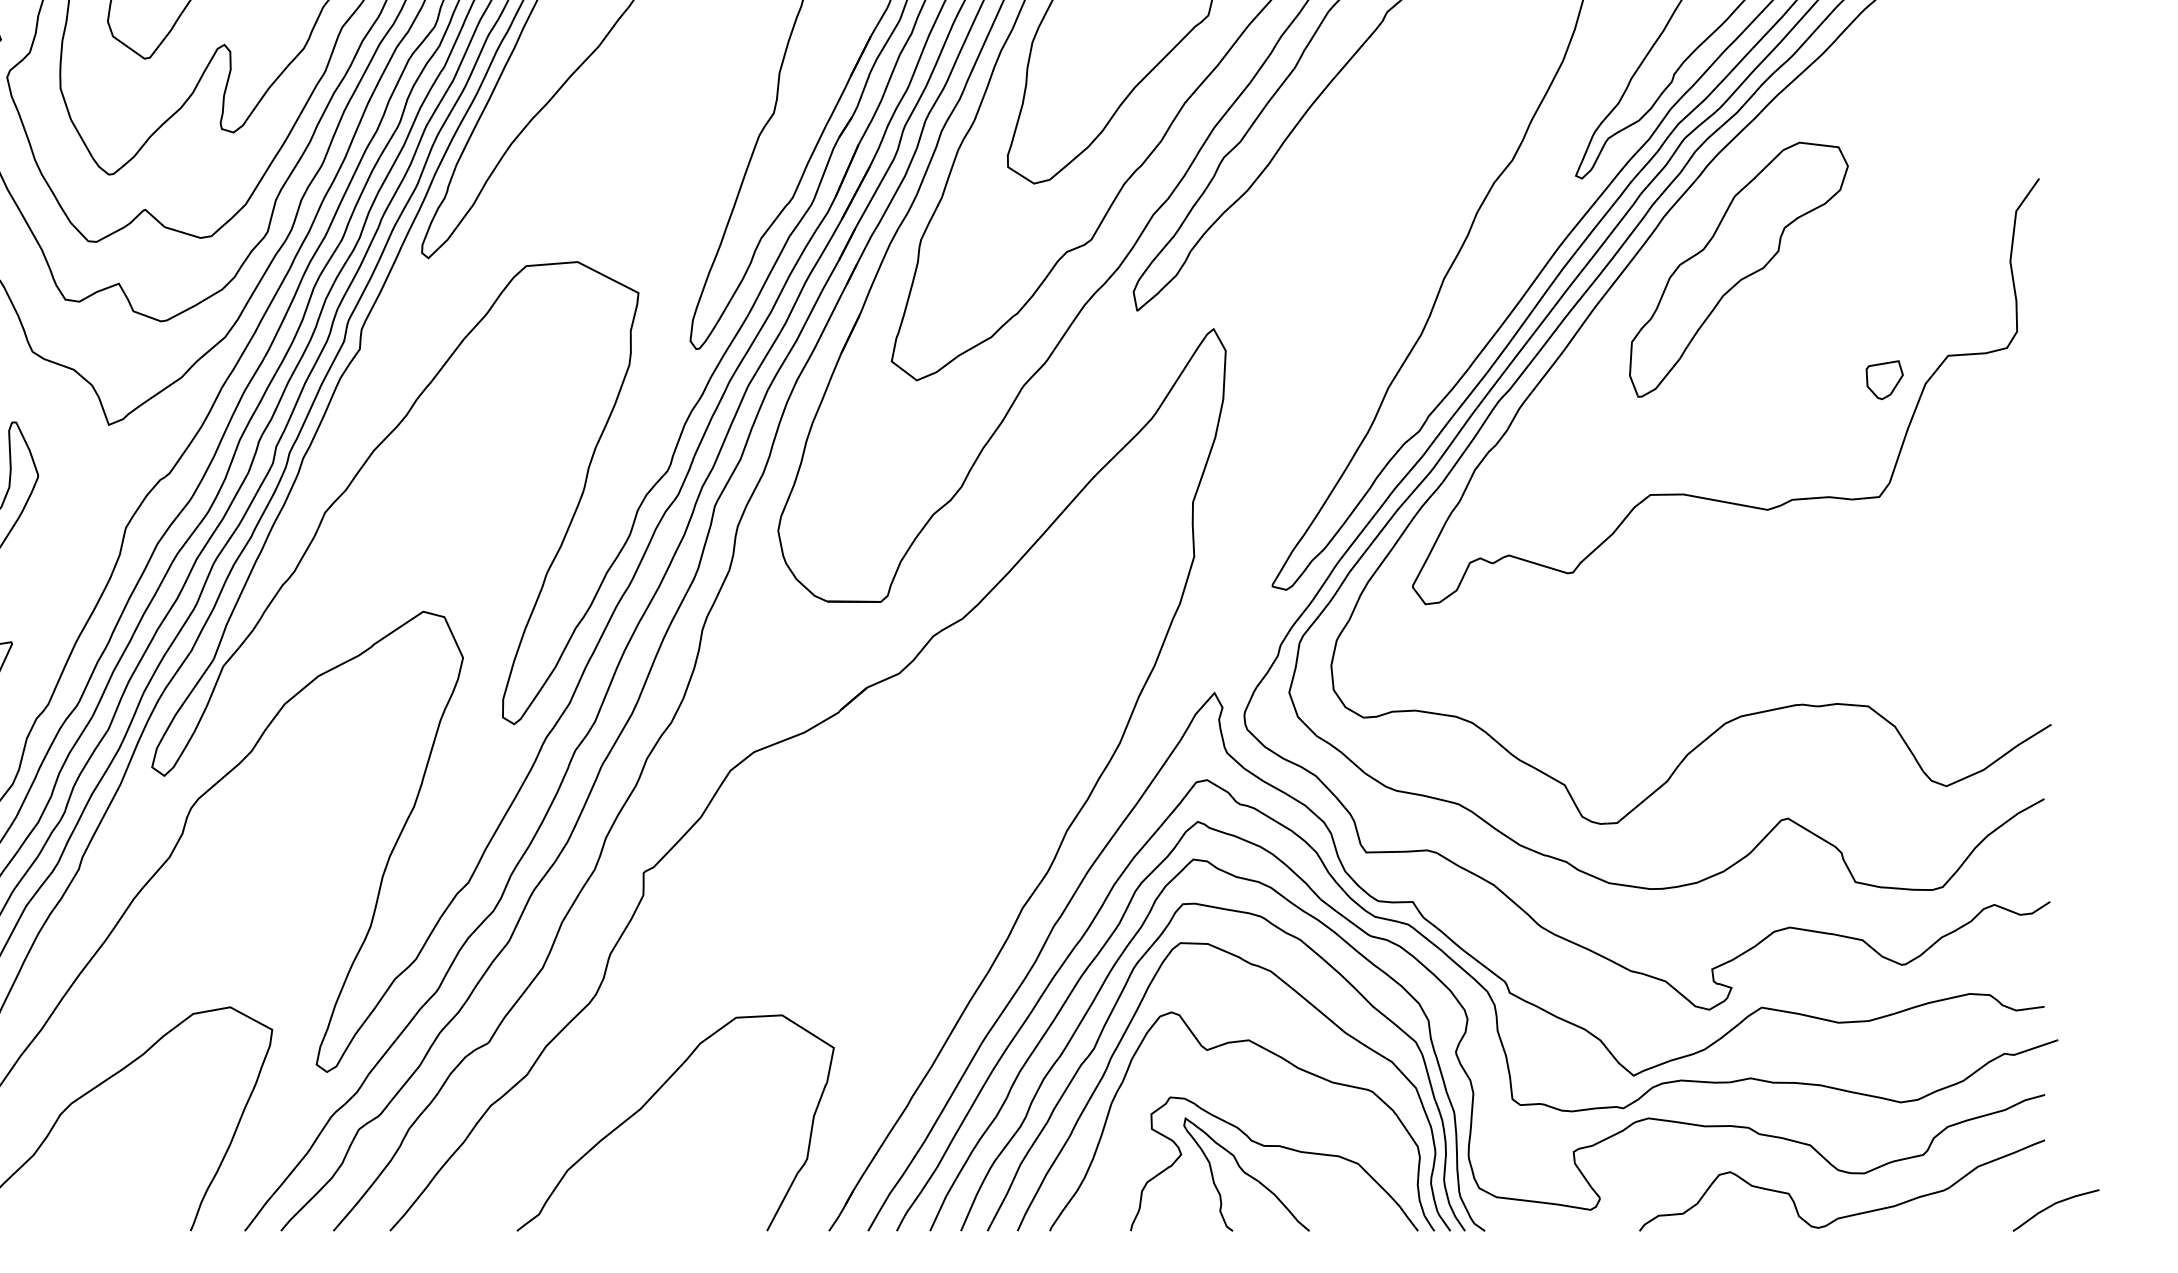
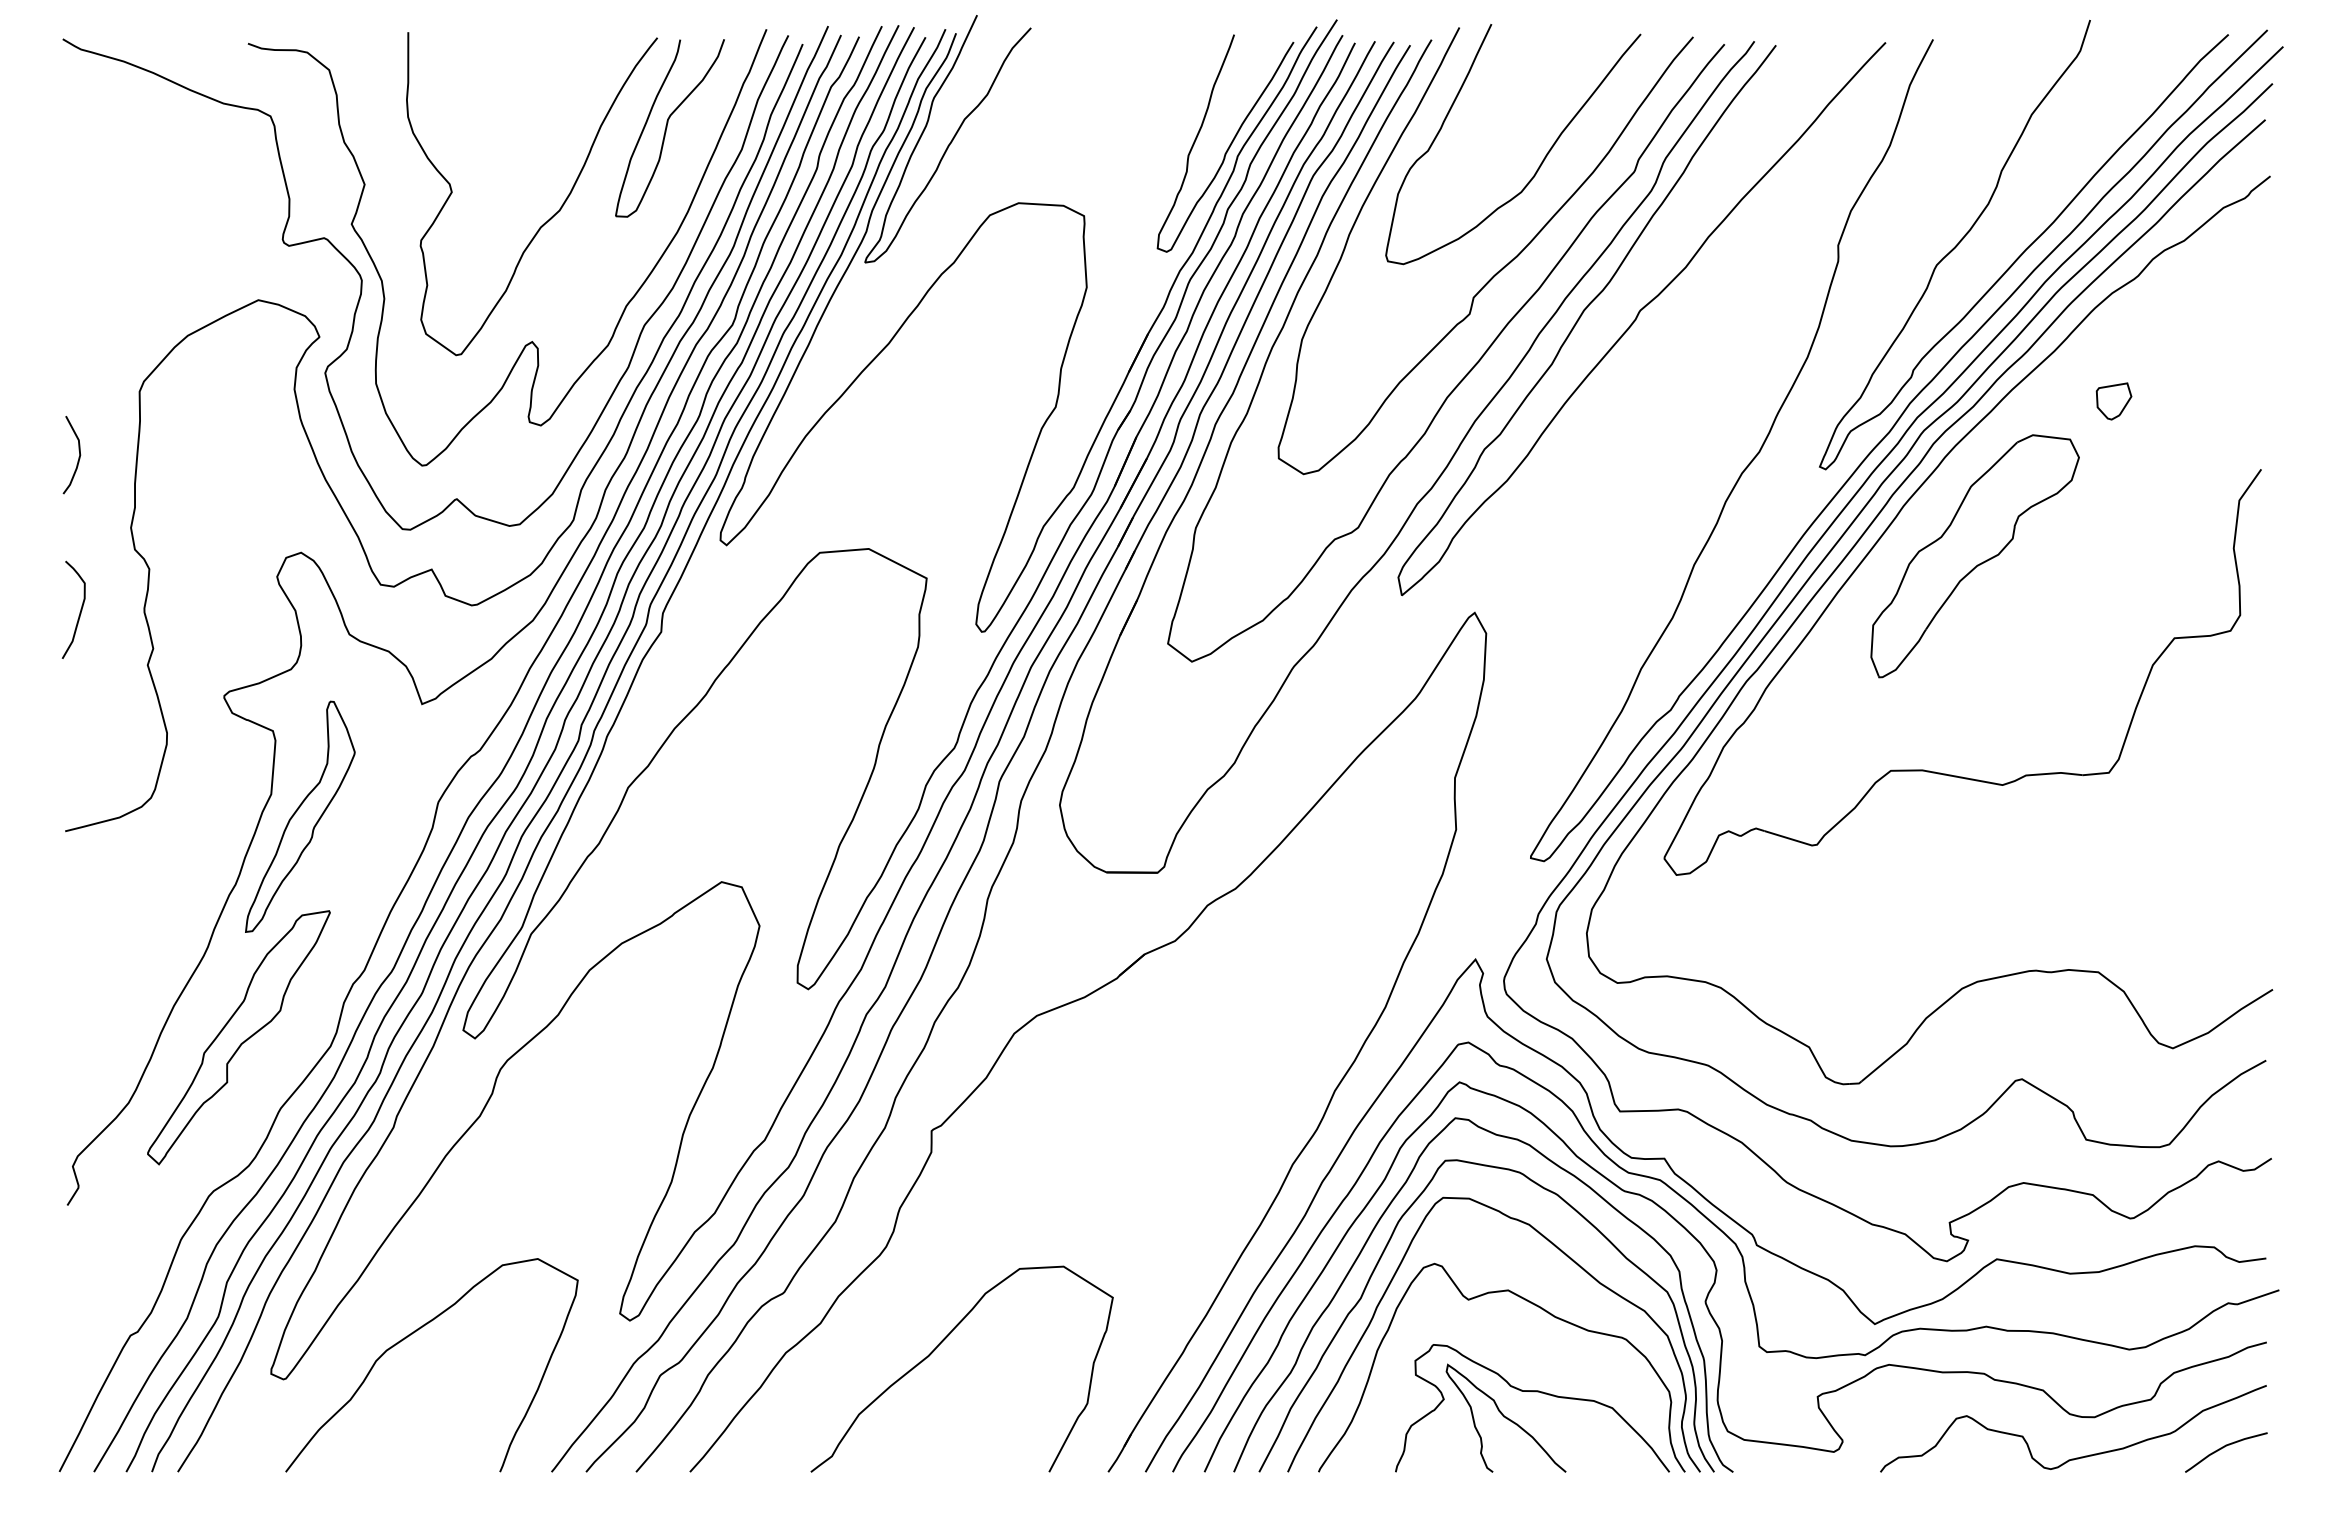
part: (1884, 380) -> (2113, 401), moved
curve: (2053, 1206) -> (2223, 1448), moved

